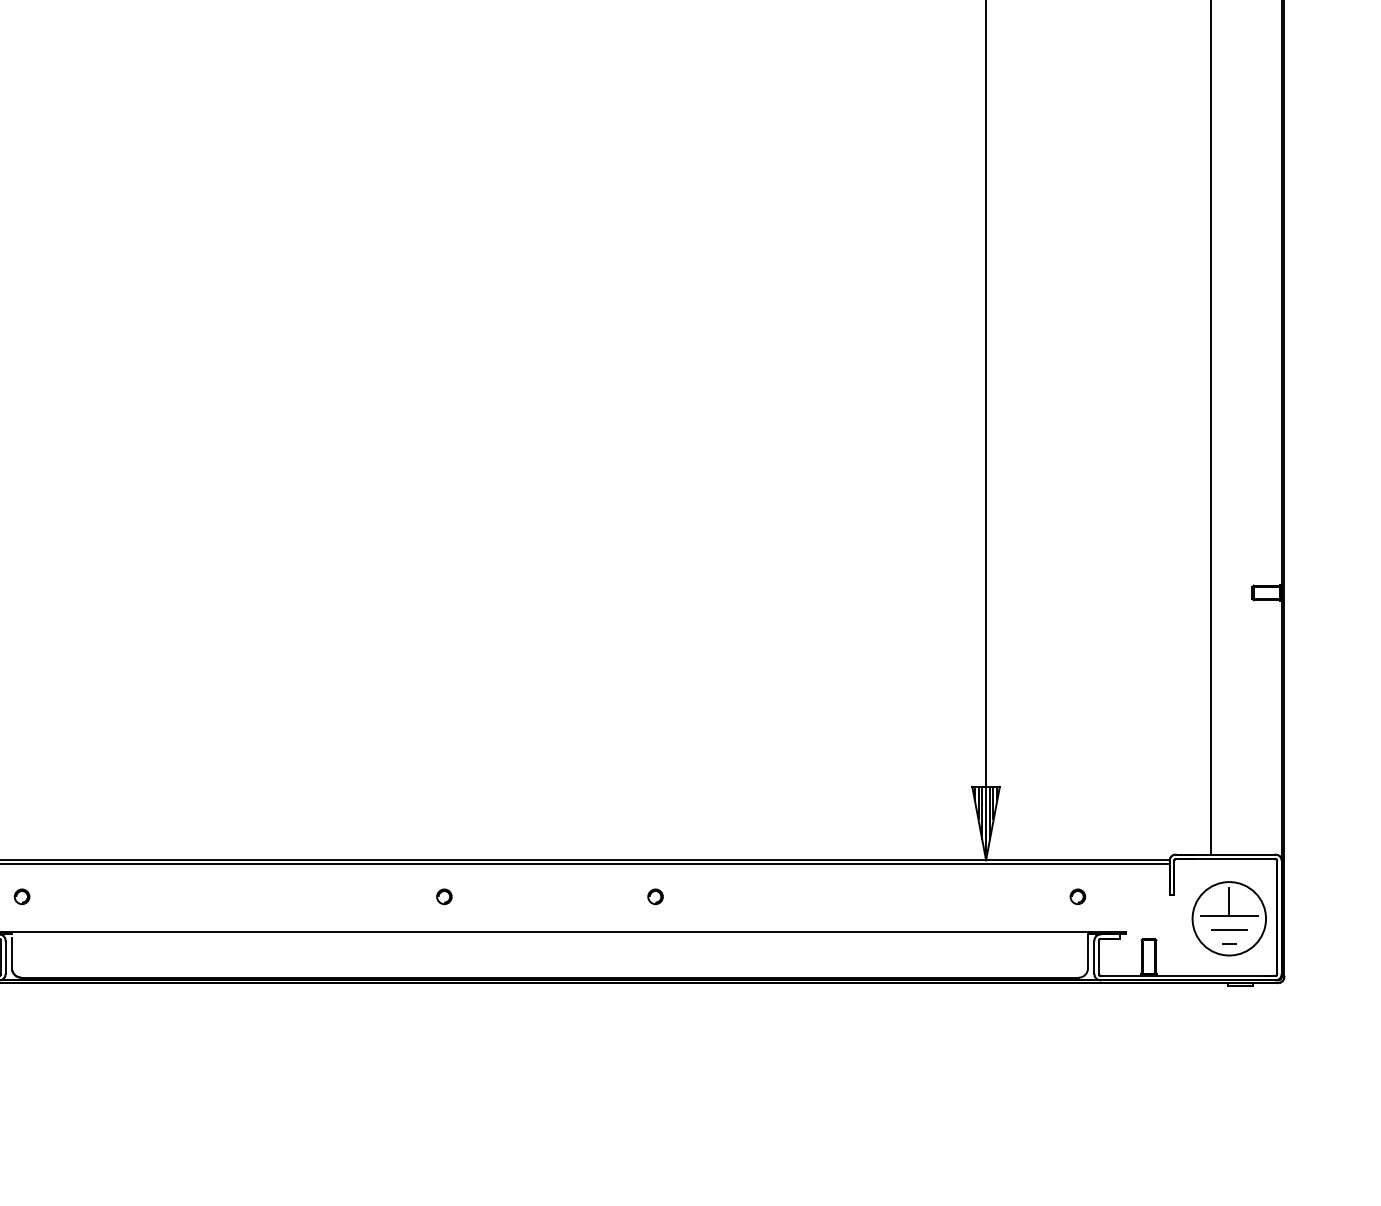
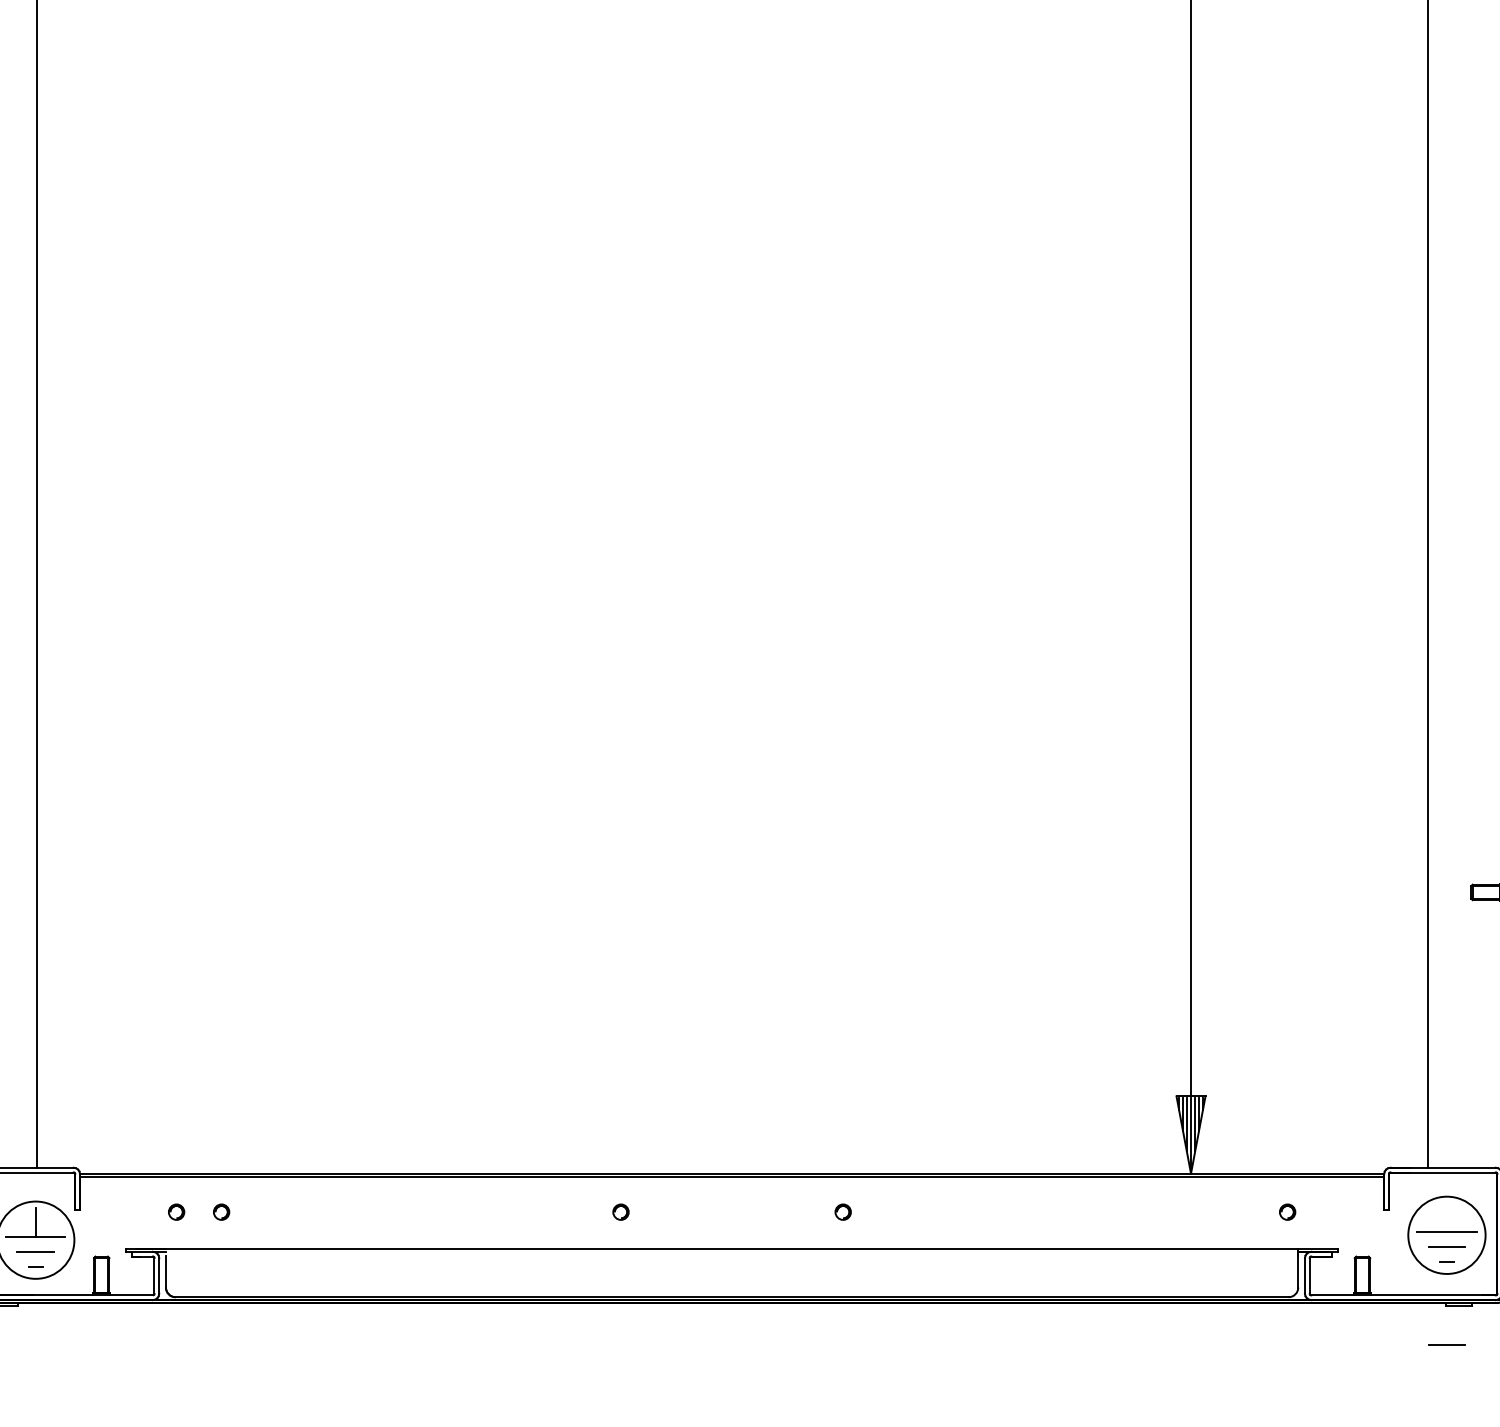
part: (64, 896) -> (221, 1211), added
line: (1228, 901) -> (1446, 1217), removed
line: (1228, 1022) -> (1446, 1344), added

